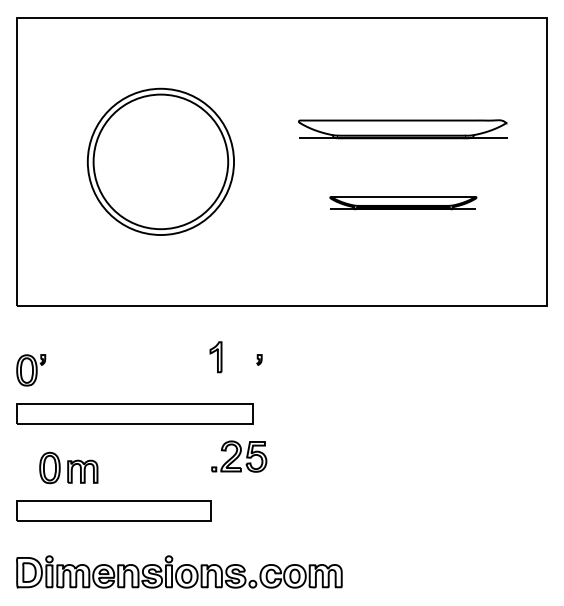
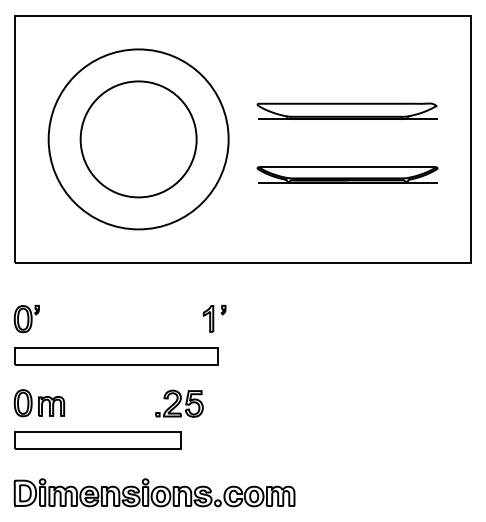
circle: (160, 161) -> (138, 139), size x1.43
part: (403, 202) -> (347, 174), size x1.43
part: (215, 357) -> (208, 319), moved
part: (239, 456) -> (179, 403), moved
part: (68, 467) -> (39, 402), moved

